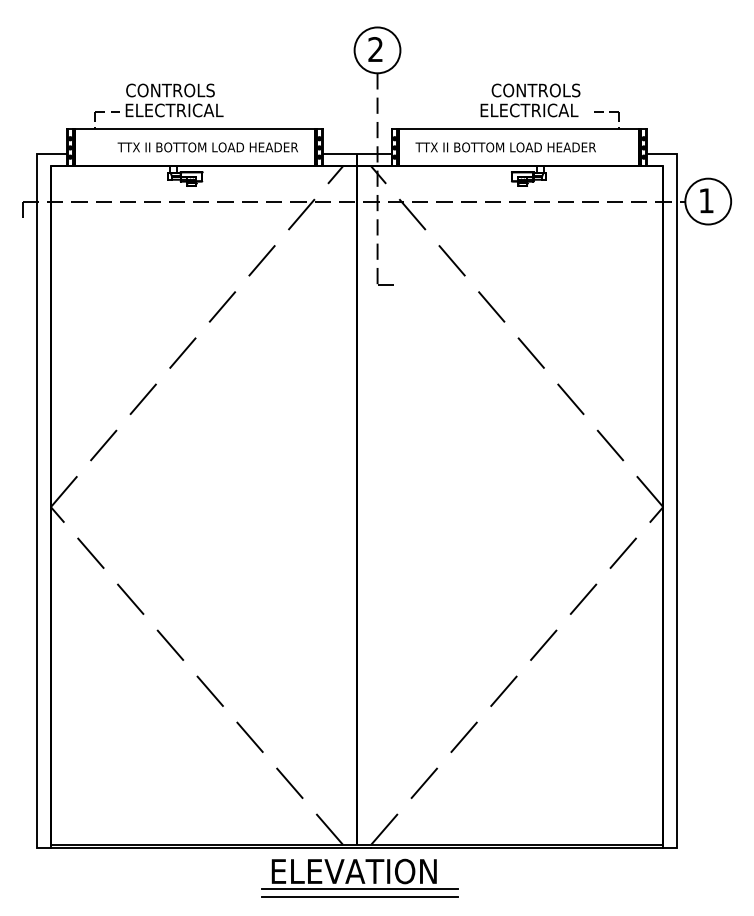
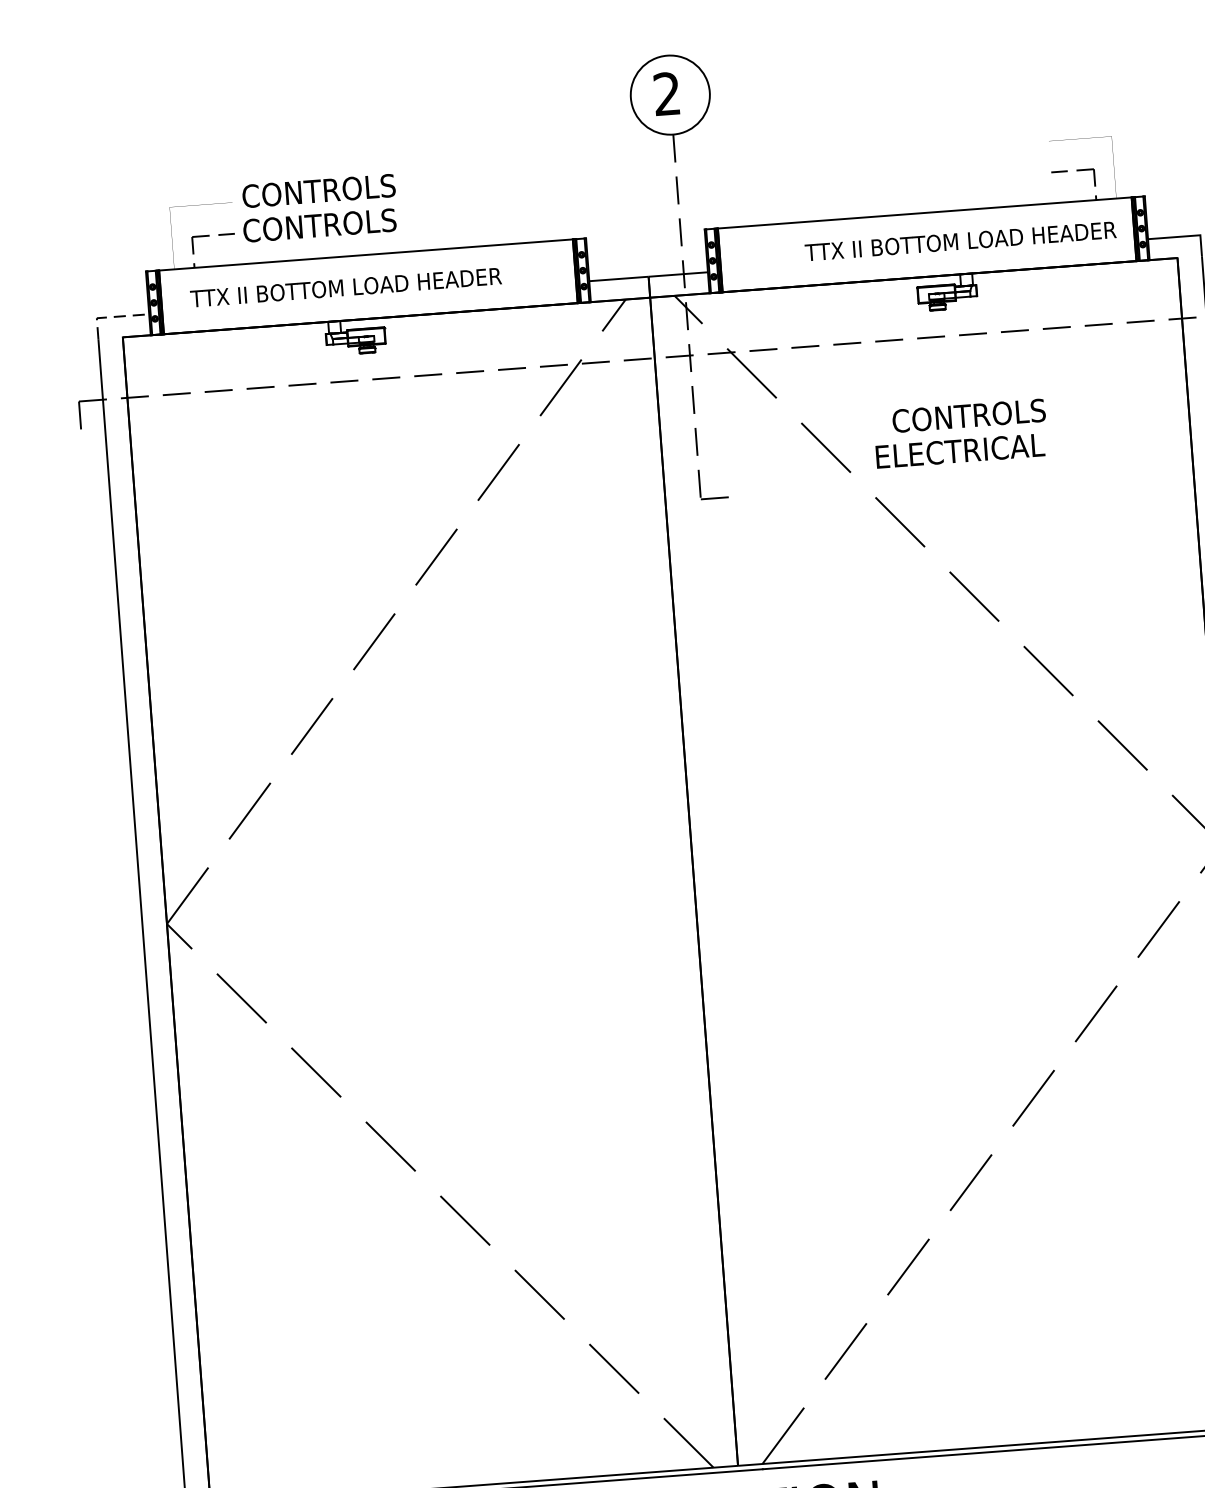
text: (530, 100) -> (960, 433), moved
text: (174, 110) -> (328, 224), ELECTRICAL -> CONTROLS
text: (207, 147) -> (345, 287), moved
text: (505, 147) -> (960, 241), moved
line: (45, 154) -> (111, 317), solid -> dashed

